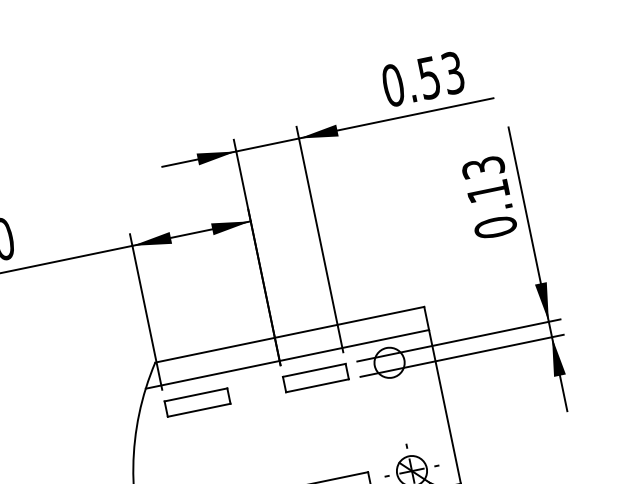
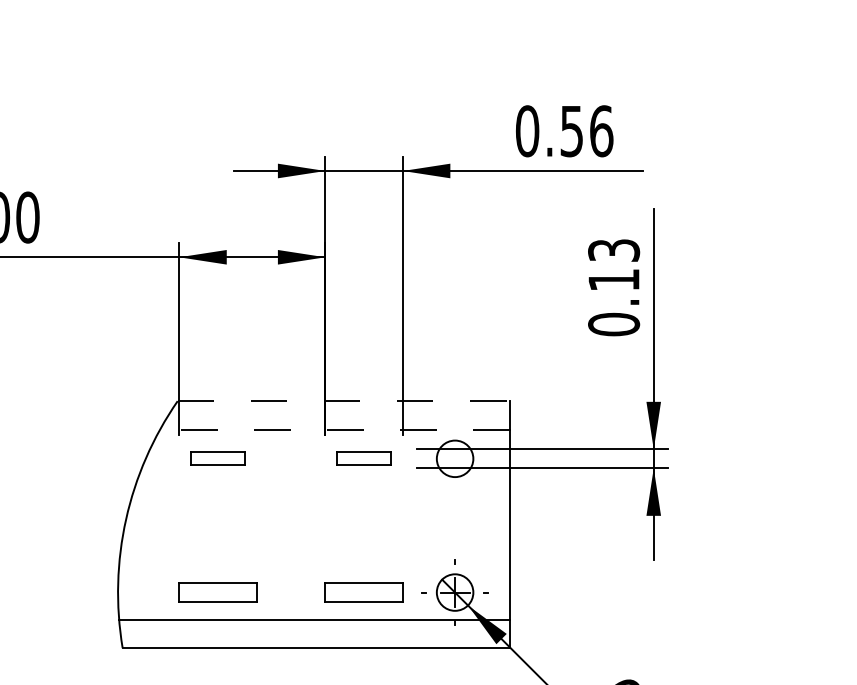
text: (453, 73) -> (601, 131), 0.53 -> 0.56
line: (290, 334) -> (344, 401), solid -> dashed
line: (287, 359) -> (334, 429), solid -> dashed
part: (315, 377) -> (363, 458), size x0.7
part: (197, 402) -> (217, 458), size x0.7

